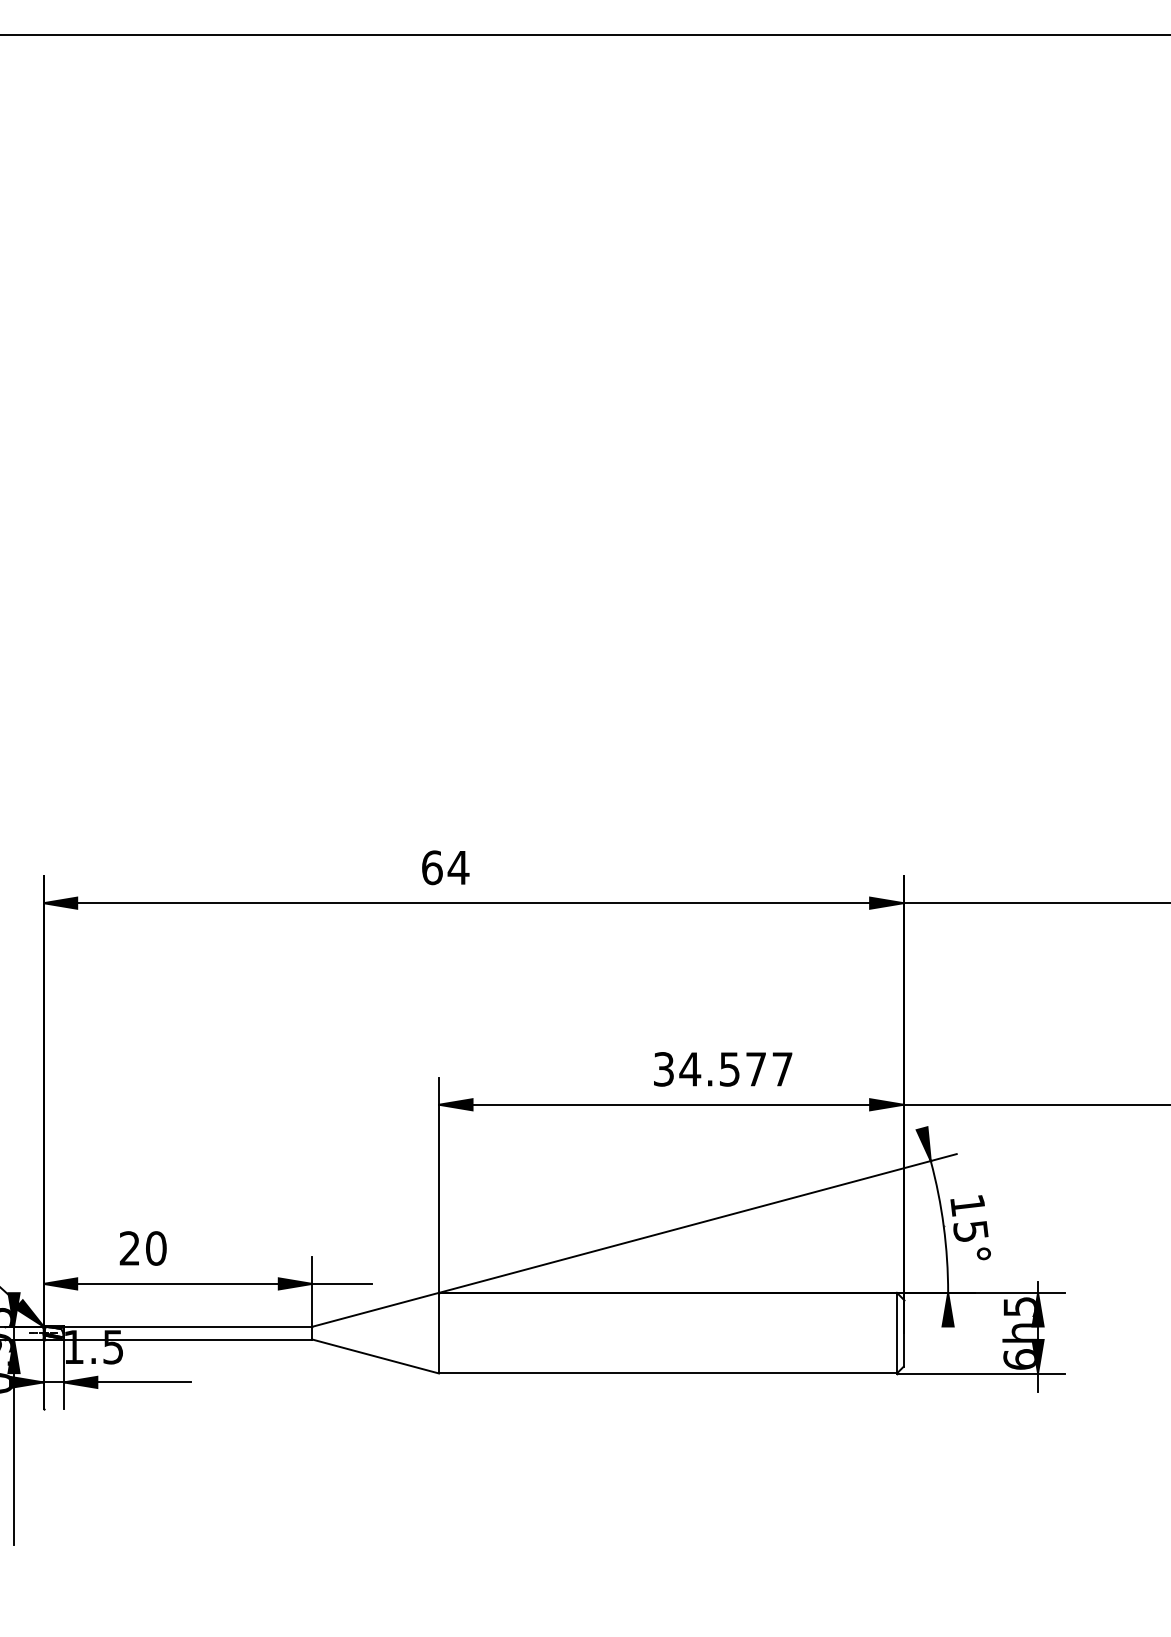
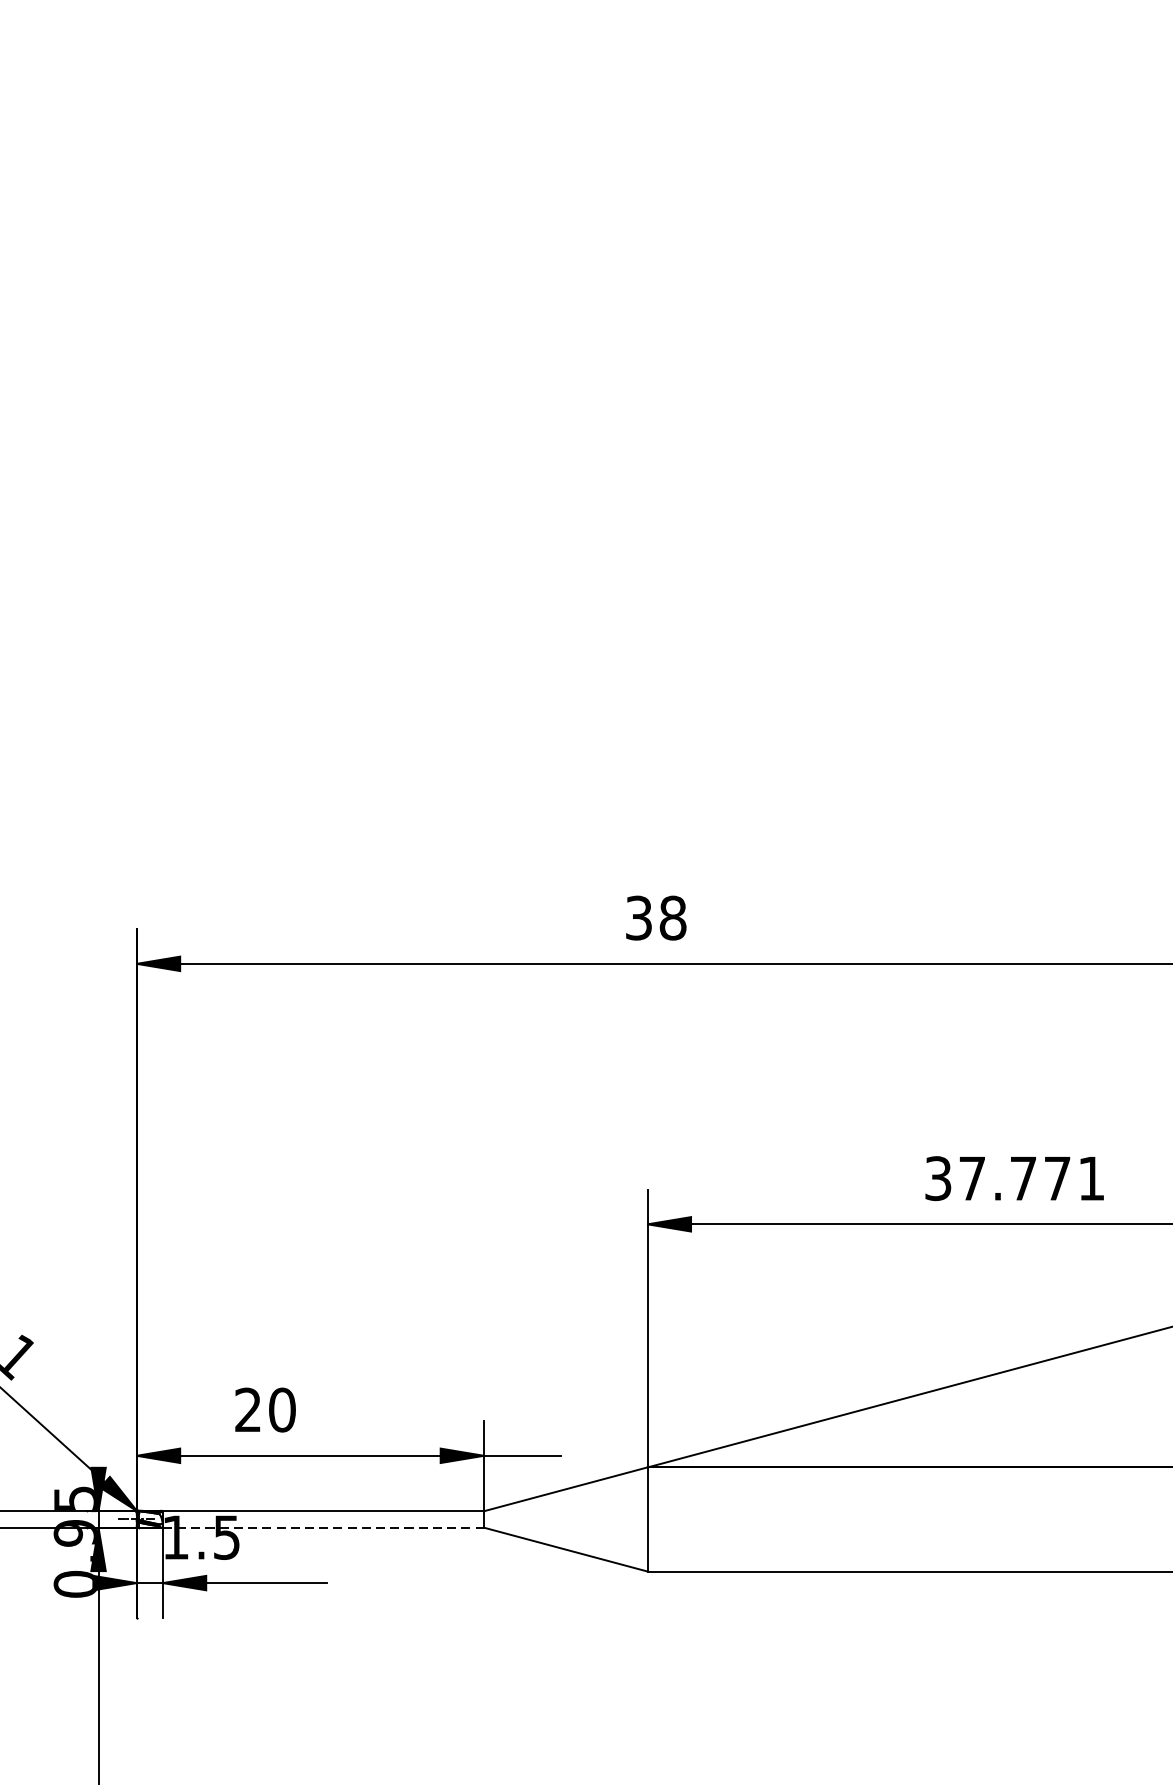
text: (445, 867) -> (656, 917), 64 -> 38
text: (735, 1069) -> (1030, 1178), 34.577 -> 37.771
line: (188, 1339) -> (324, 1527), solid -> dashed

